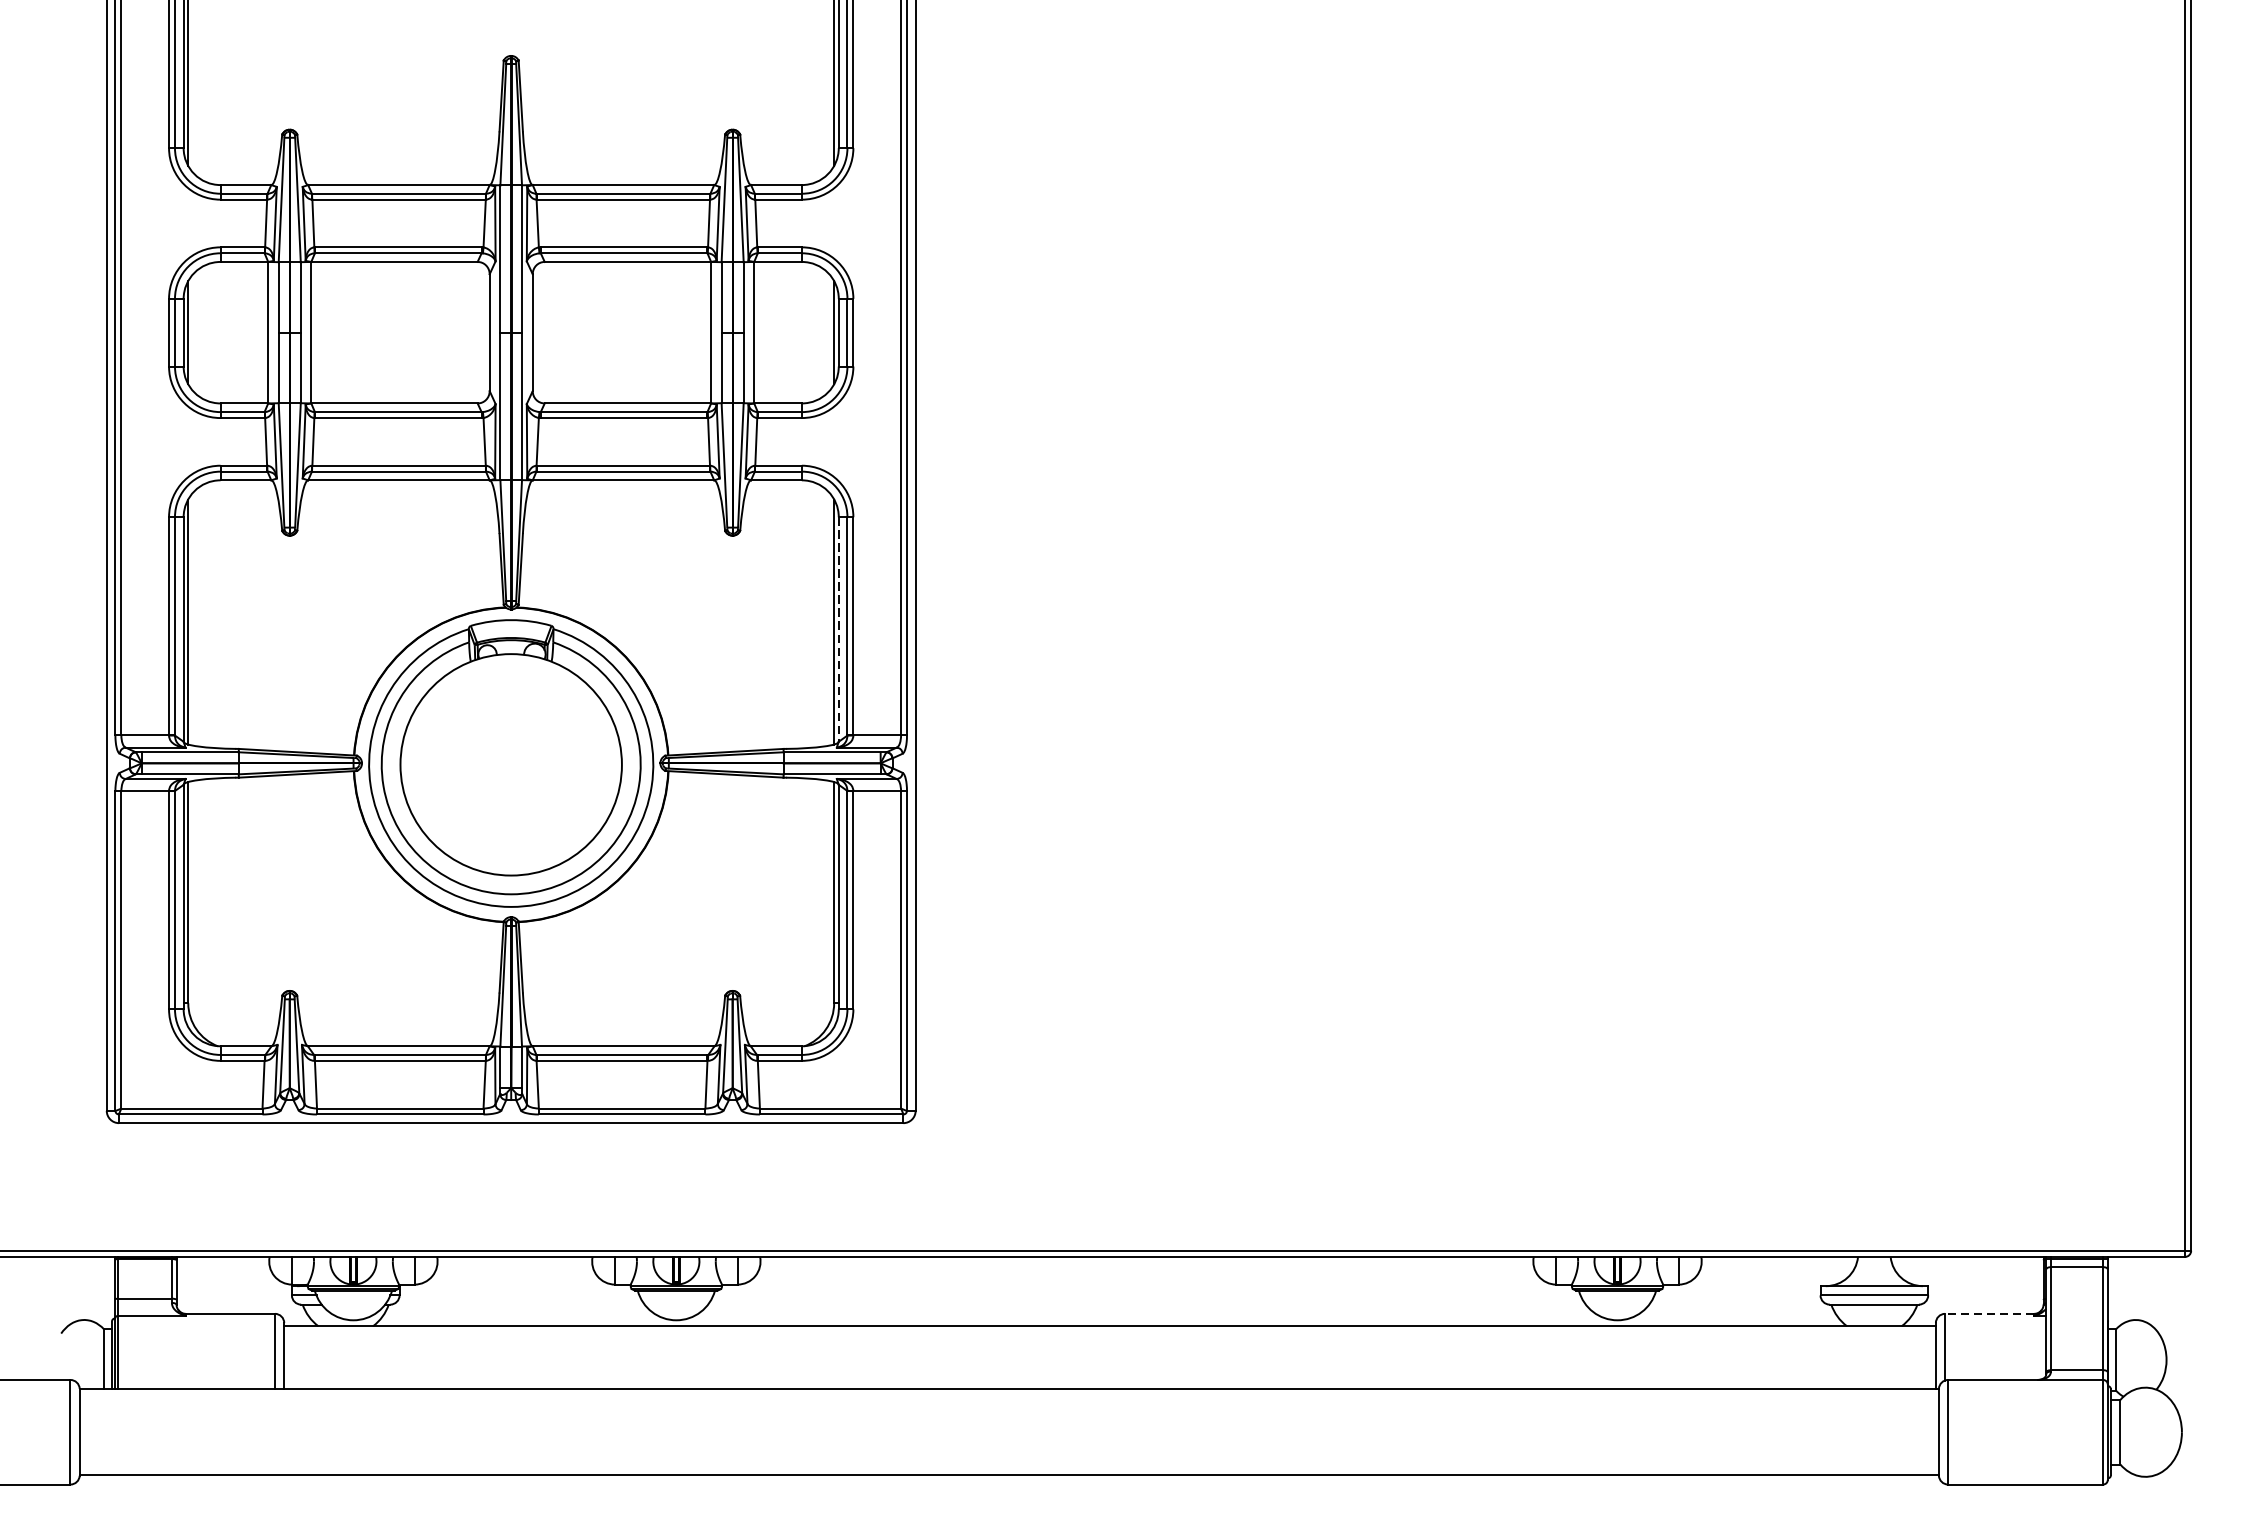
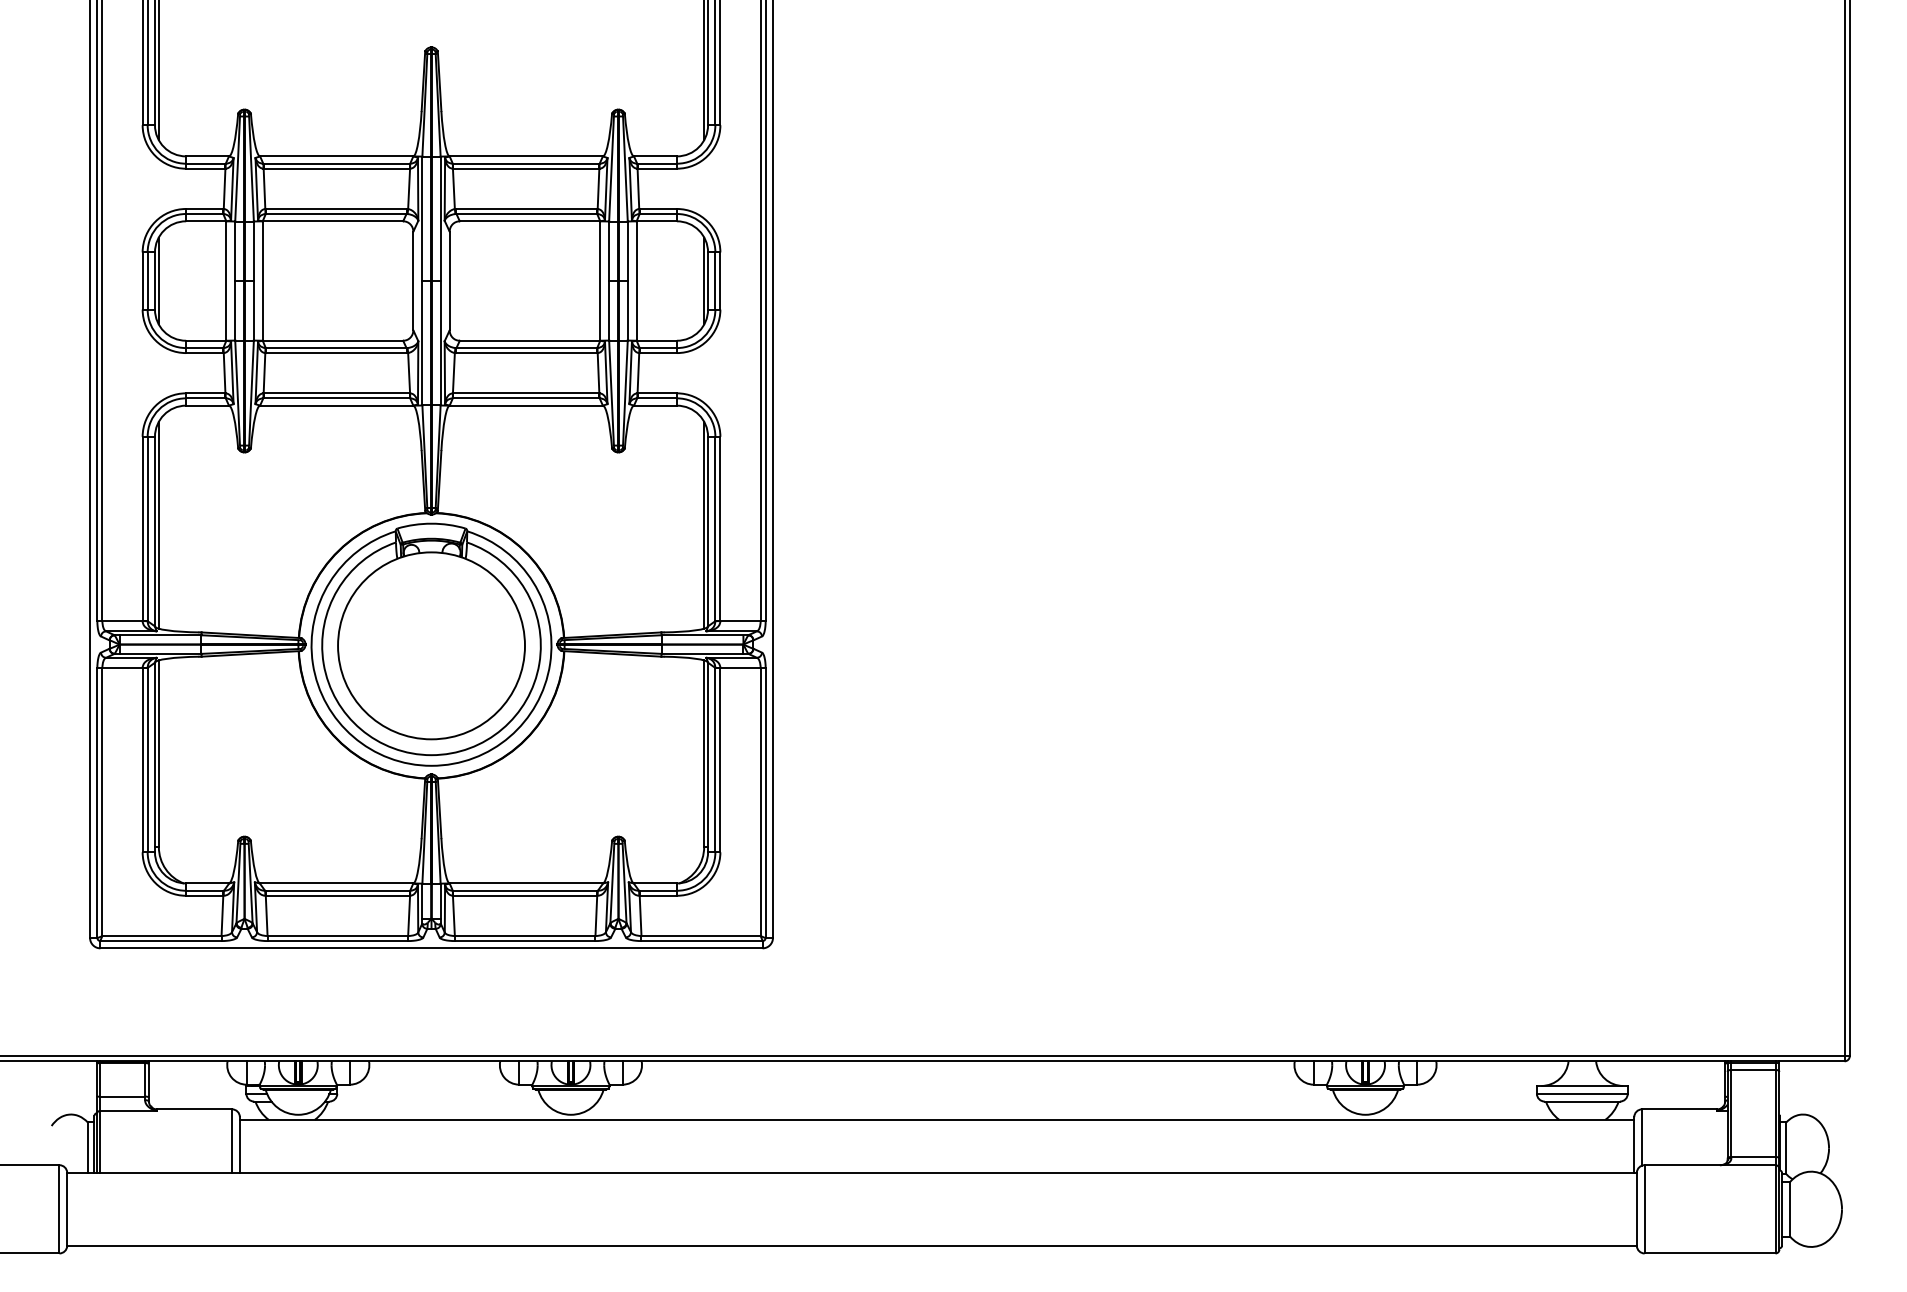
line: (839, 629) -> (708, 531), dashed -> solid
line: (1989, 1314) -> (1679, 1109), dashed -> solid

